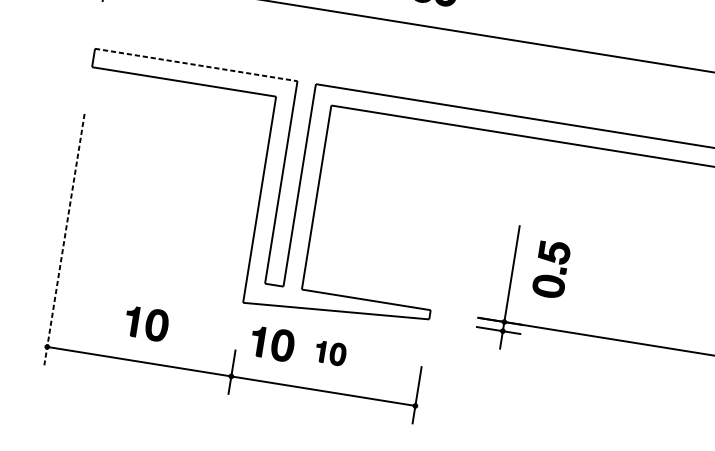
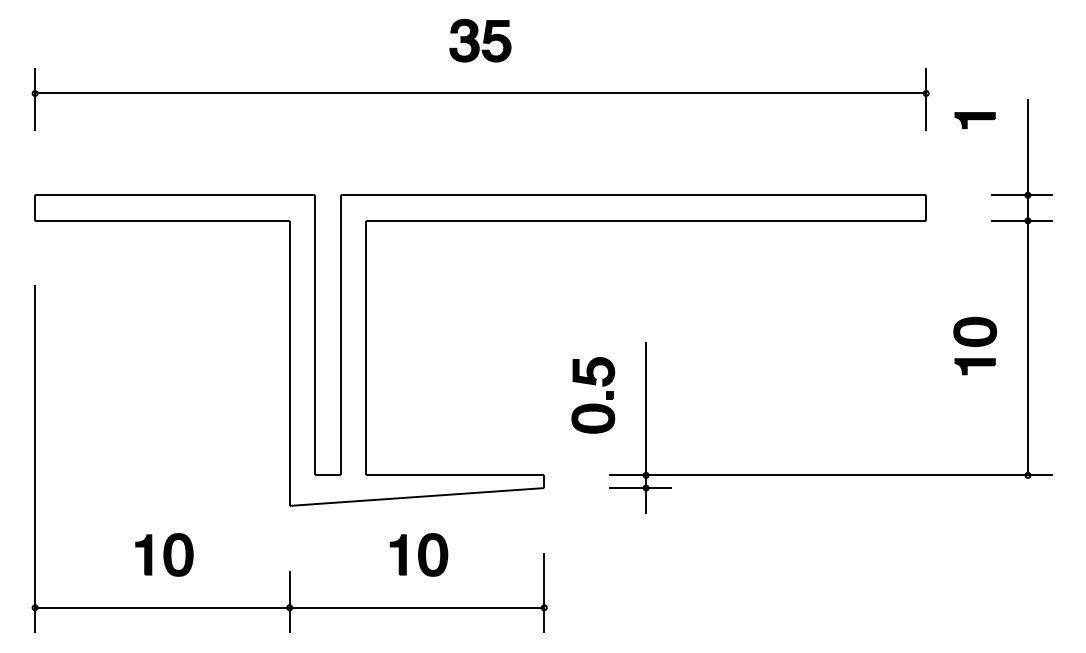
line: (196, 65) -> (175, 195), dashed -> solid
line: (64, 239) -> (35, 459), dashed -> solid
part: (550, 275) -> (593, 403), moved
part: (272, 343) -> (338, 554), removed
part: (330, 352) -> (418, 554), size x1.43

